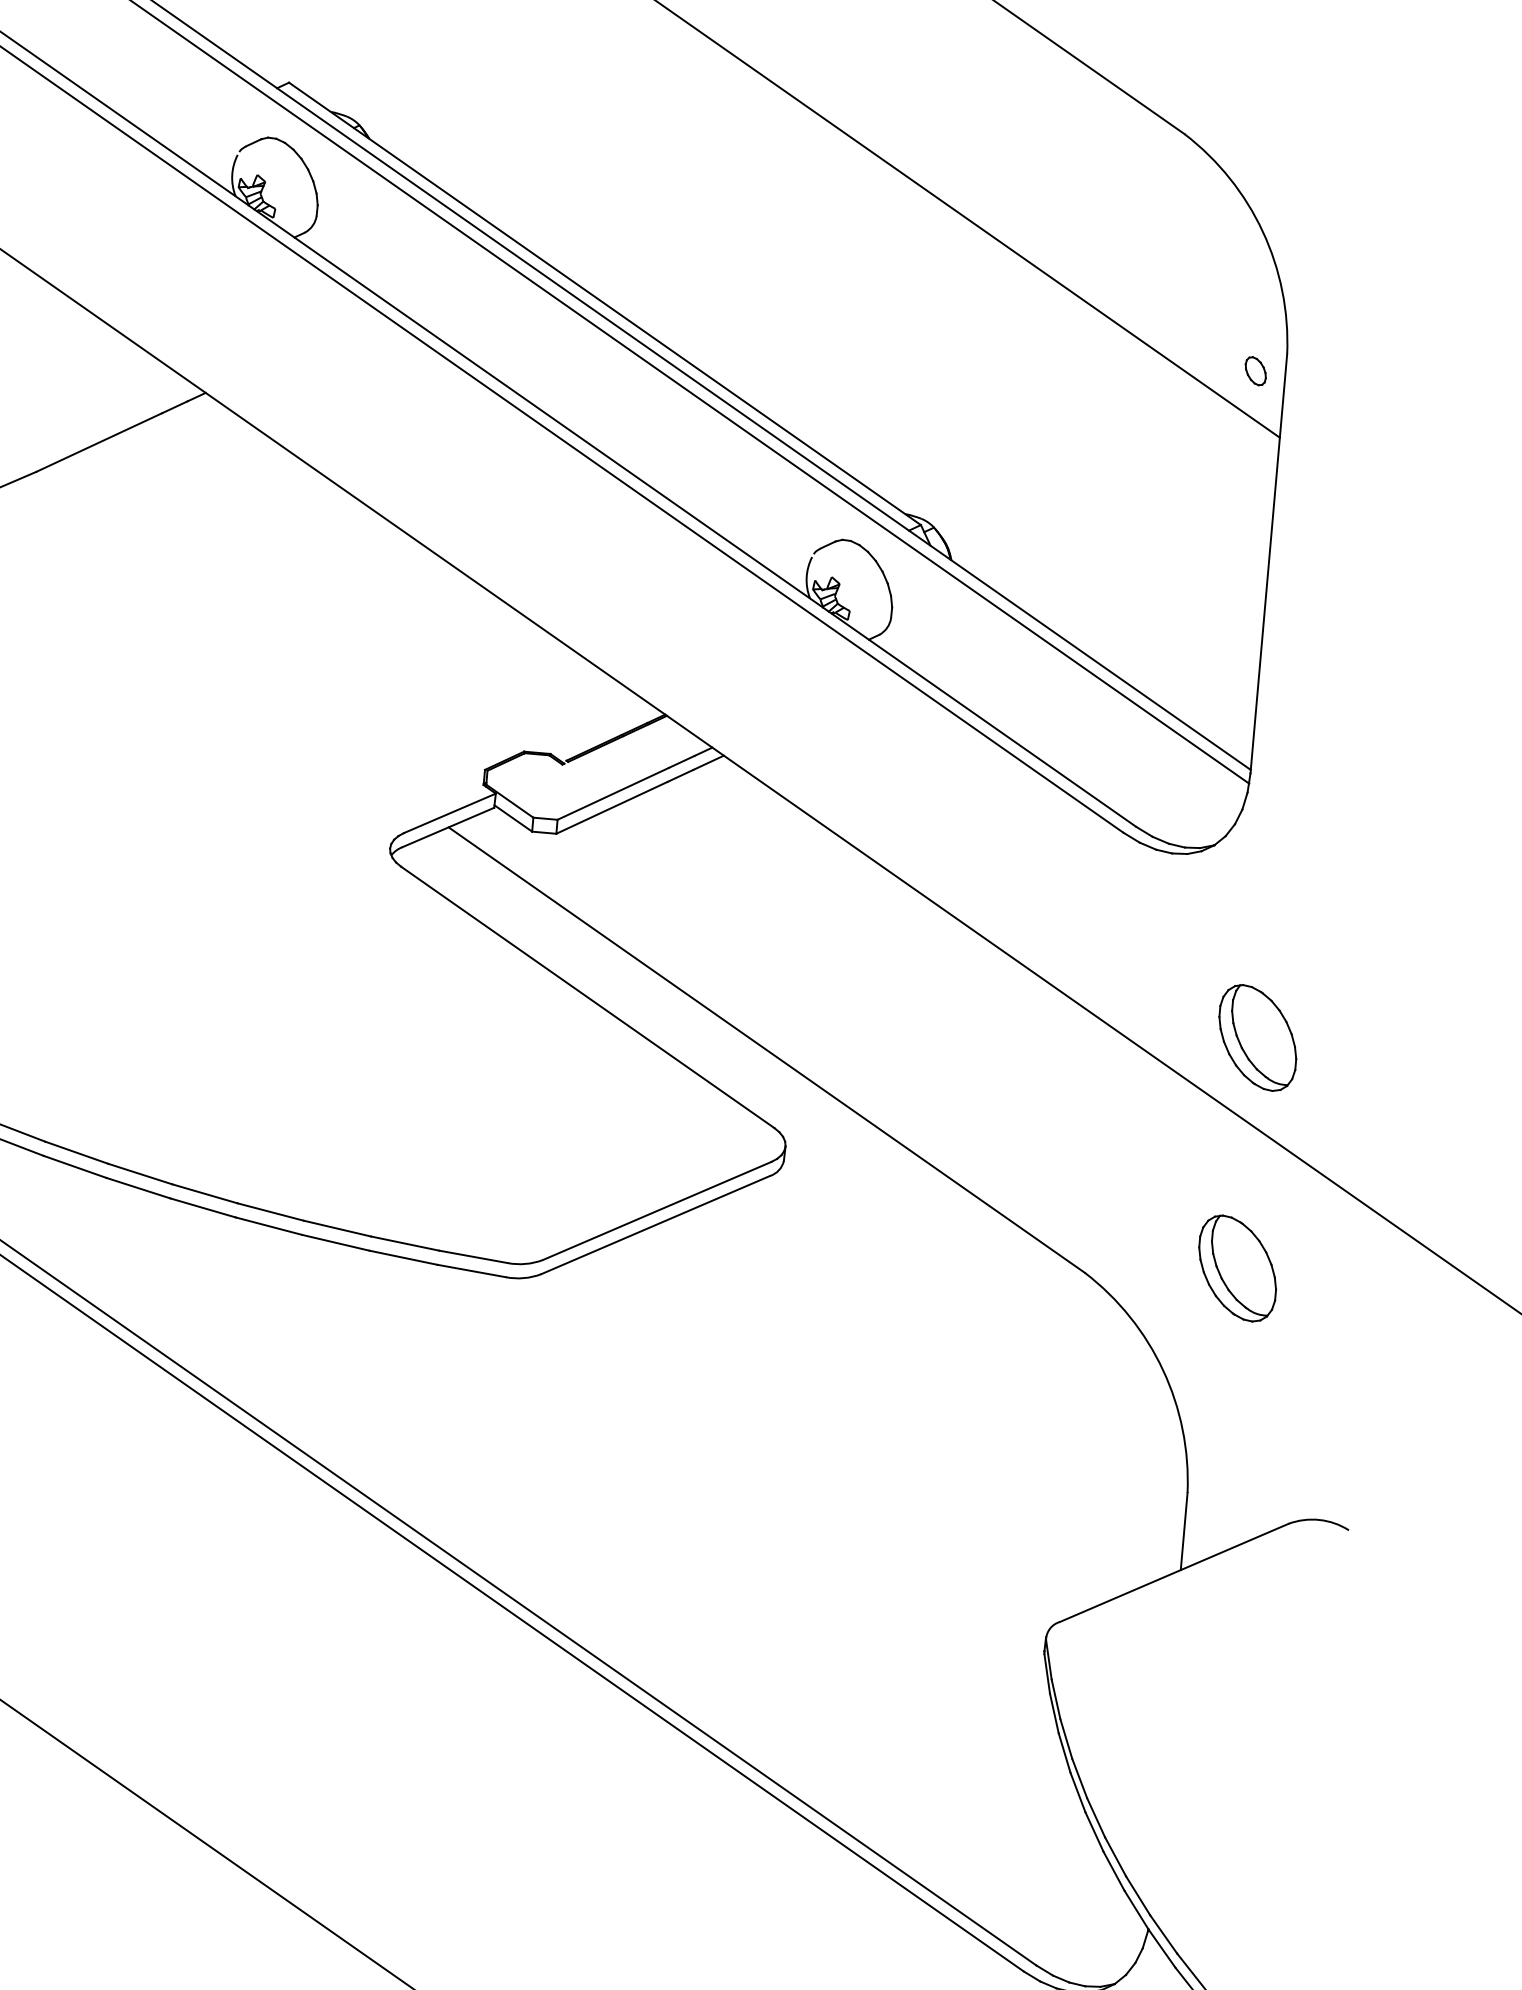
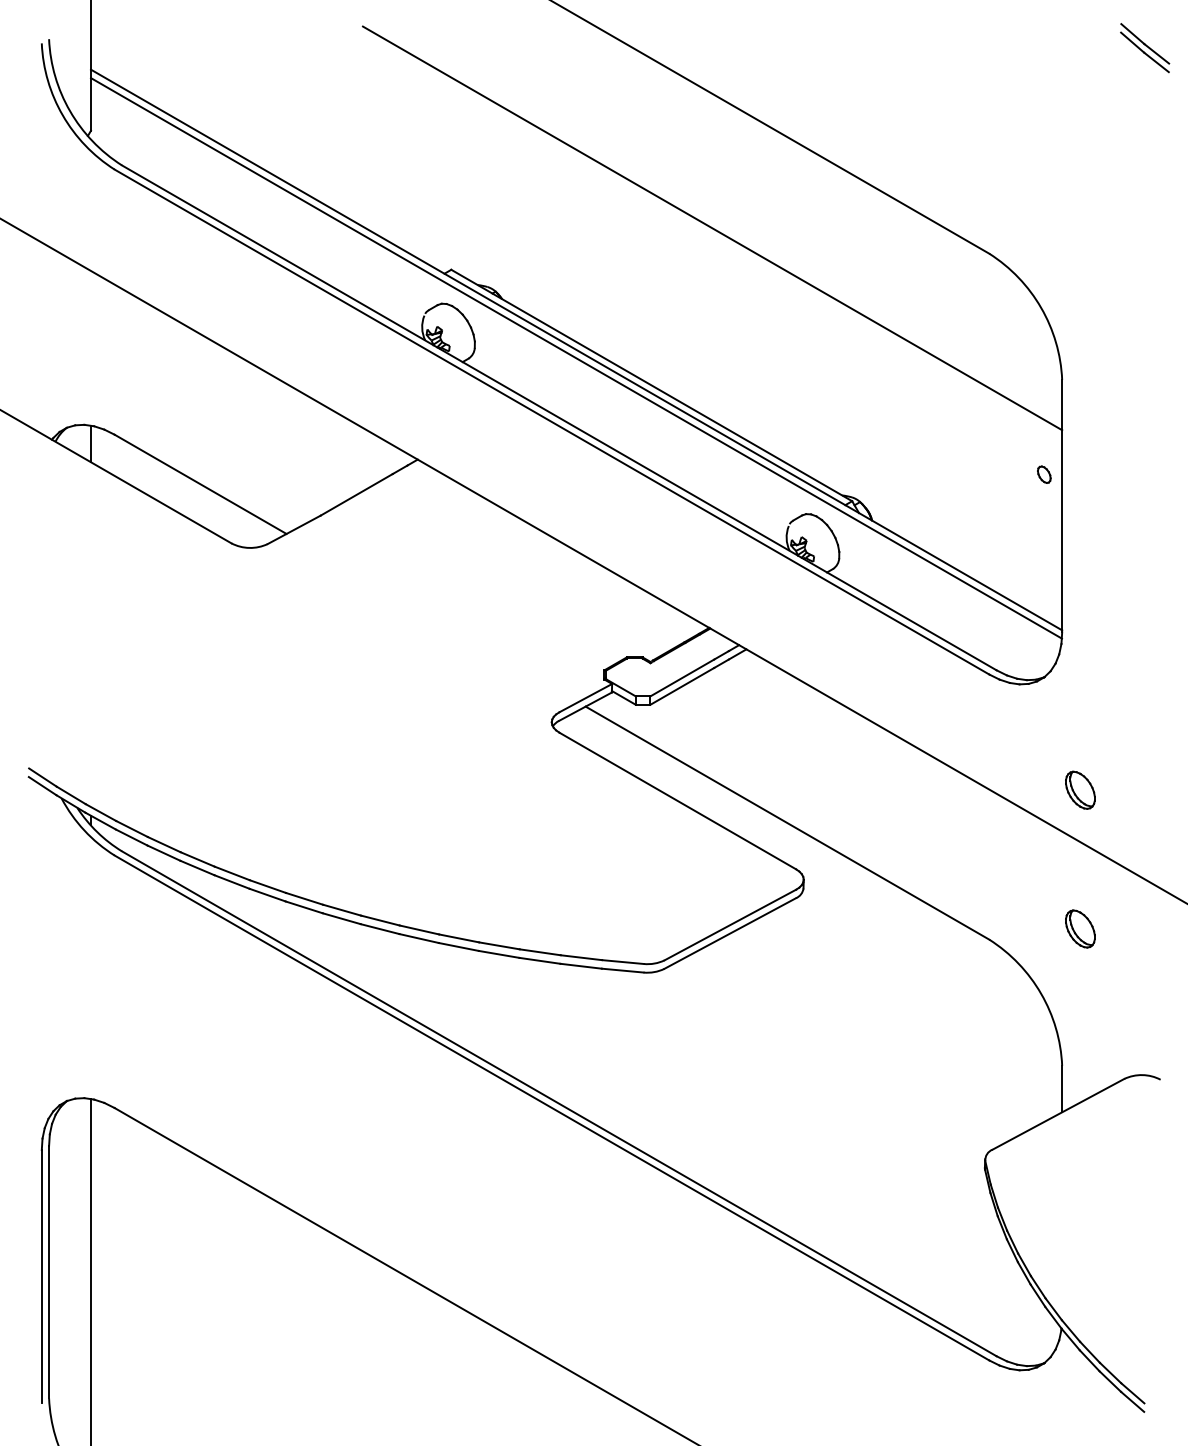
part: (1256, 370) -> (1044, 474), moved
part: (1257, 1038) -> (1080, 790), size x0.6
part: (1237, 1267) -> (1080, 928), size x0.6

